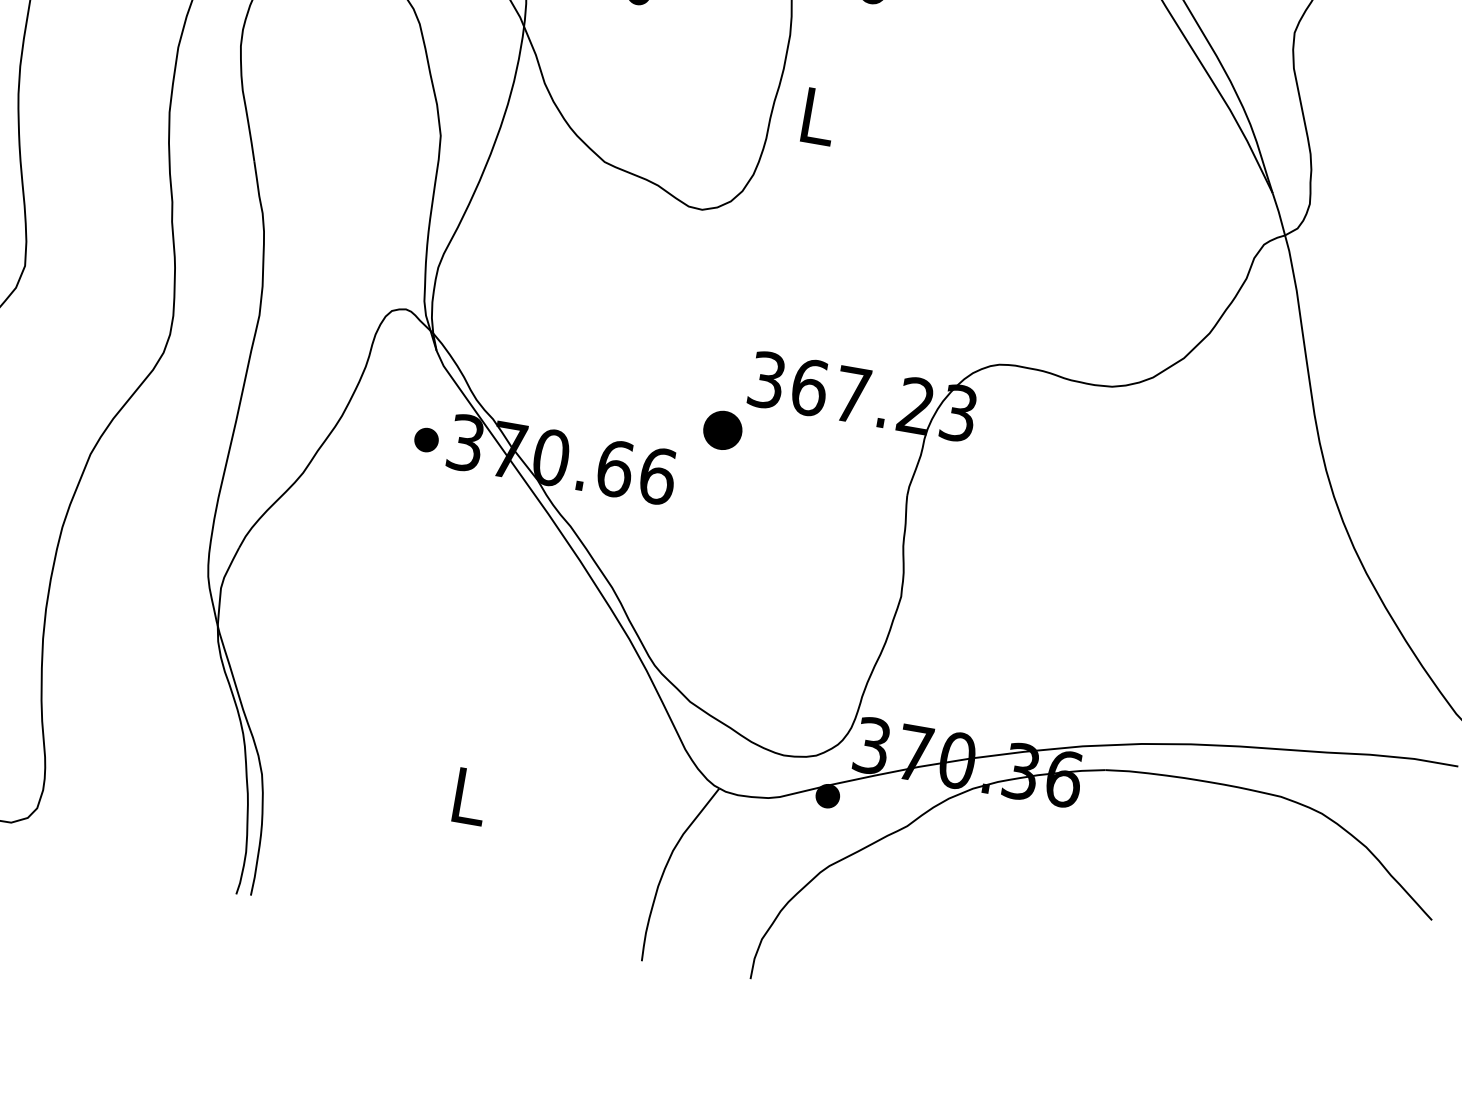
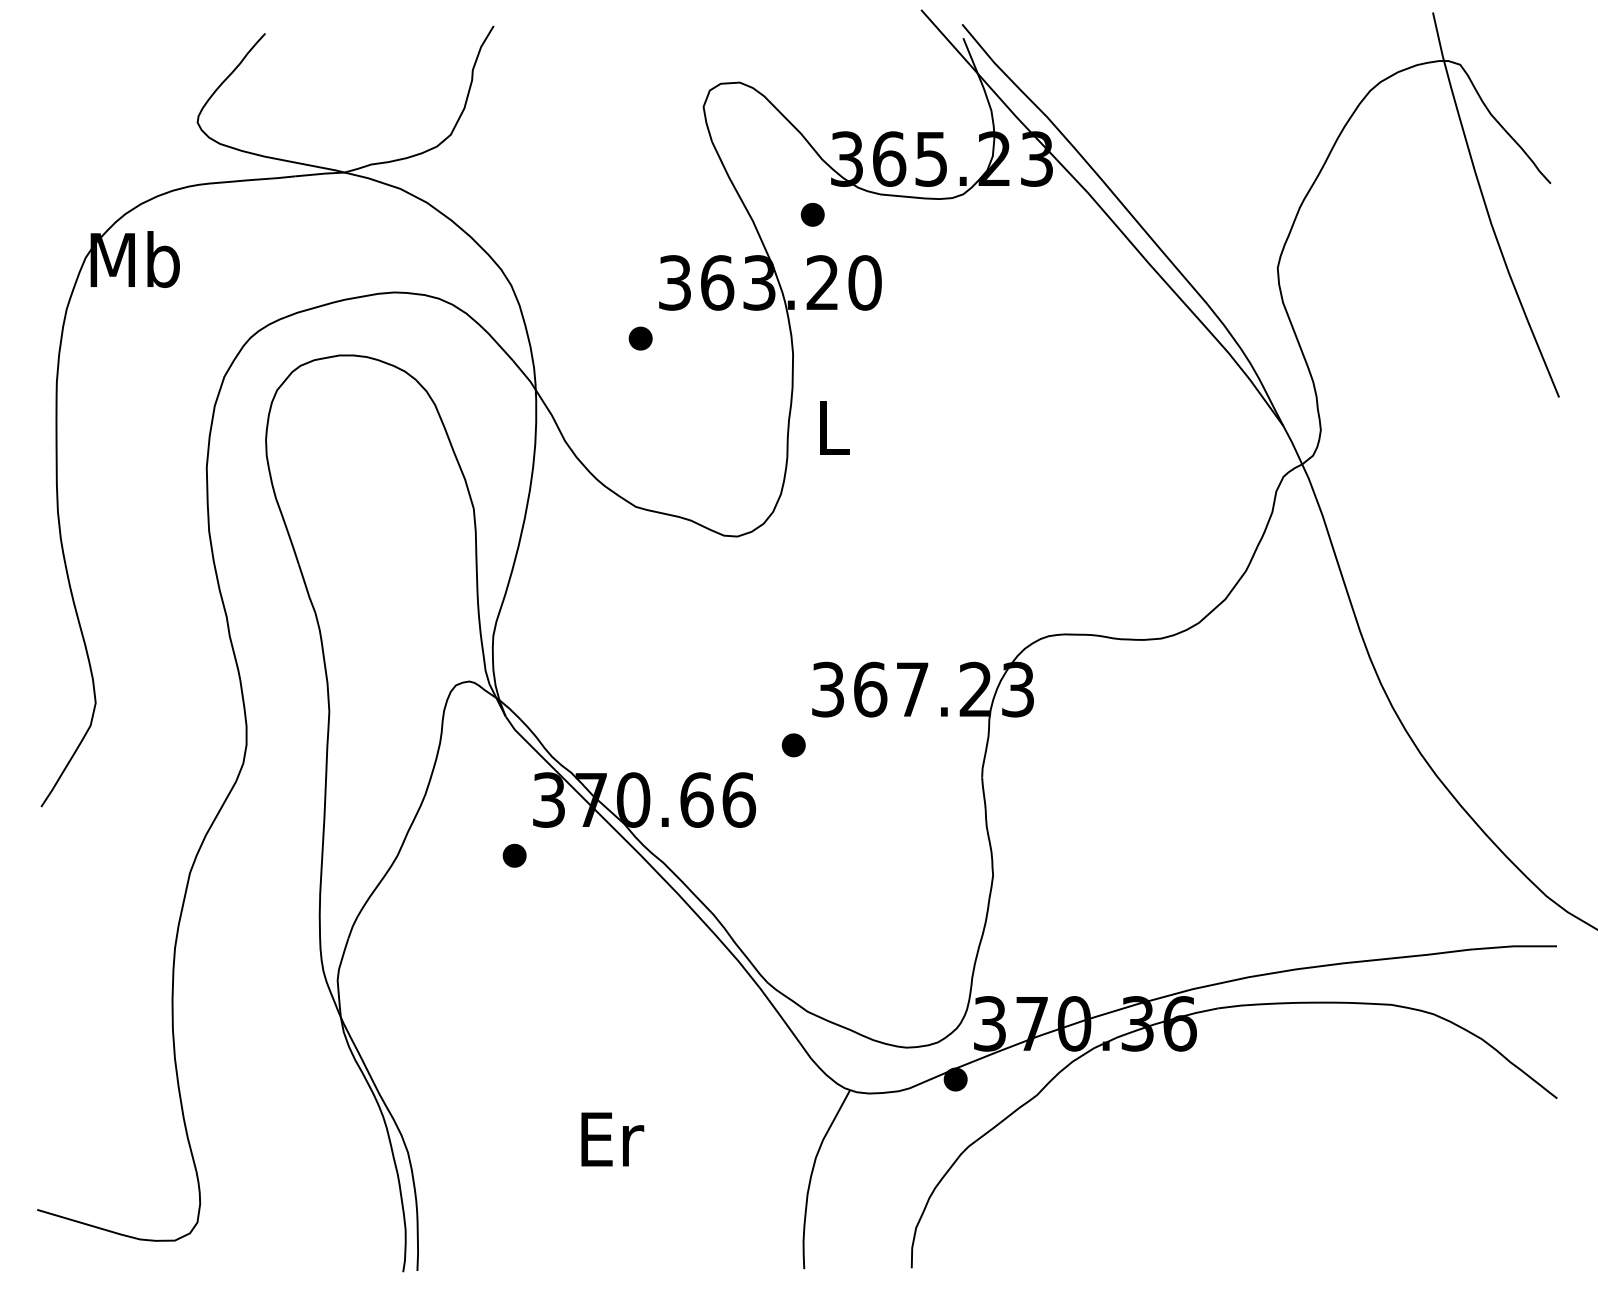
part: (722, 430) -> (793, 745), size x0.62
part: (426, 439) -> (514, 855), moved
text: (470, 796) -> (612, 1139), L -> Er

